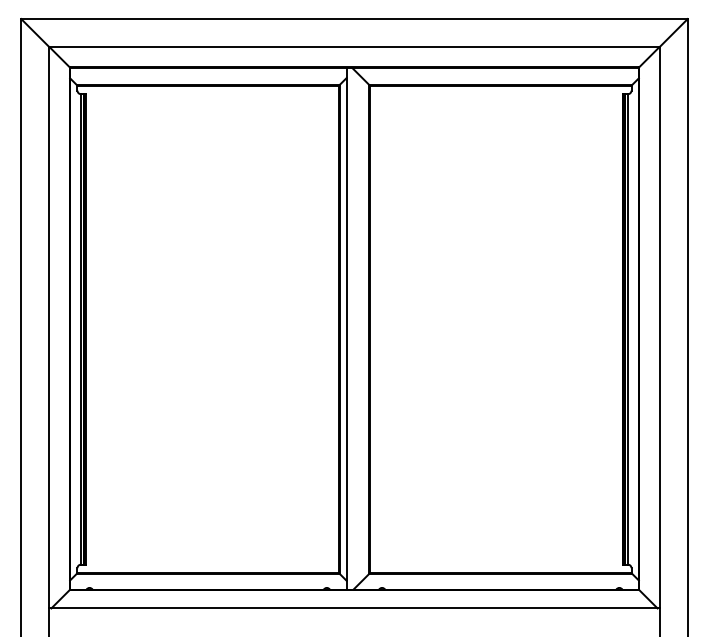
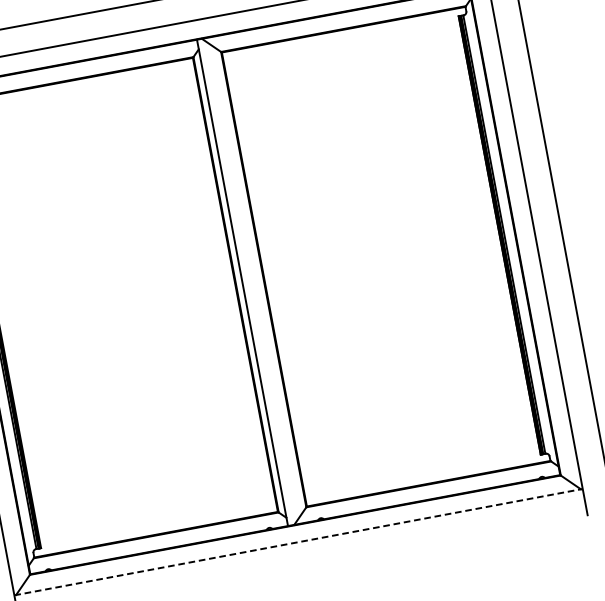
line: (354, 608) -> (298, 542), solid -> dashed

